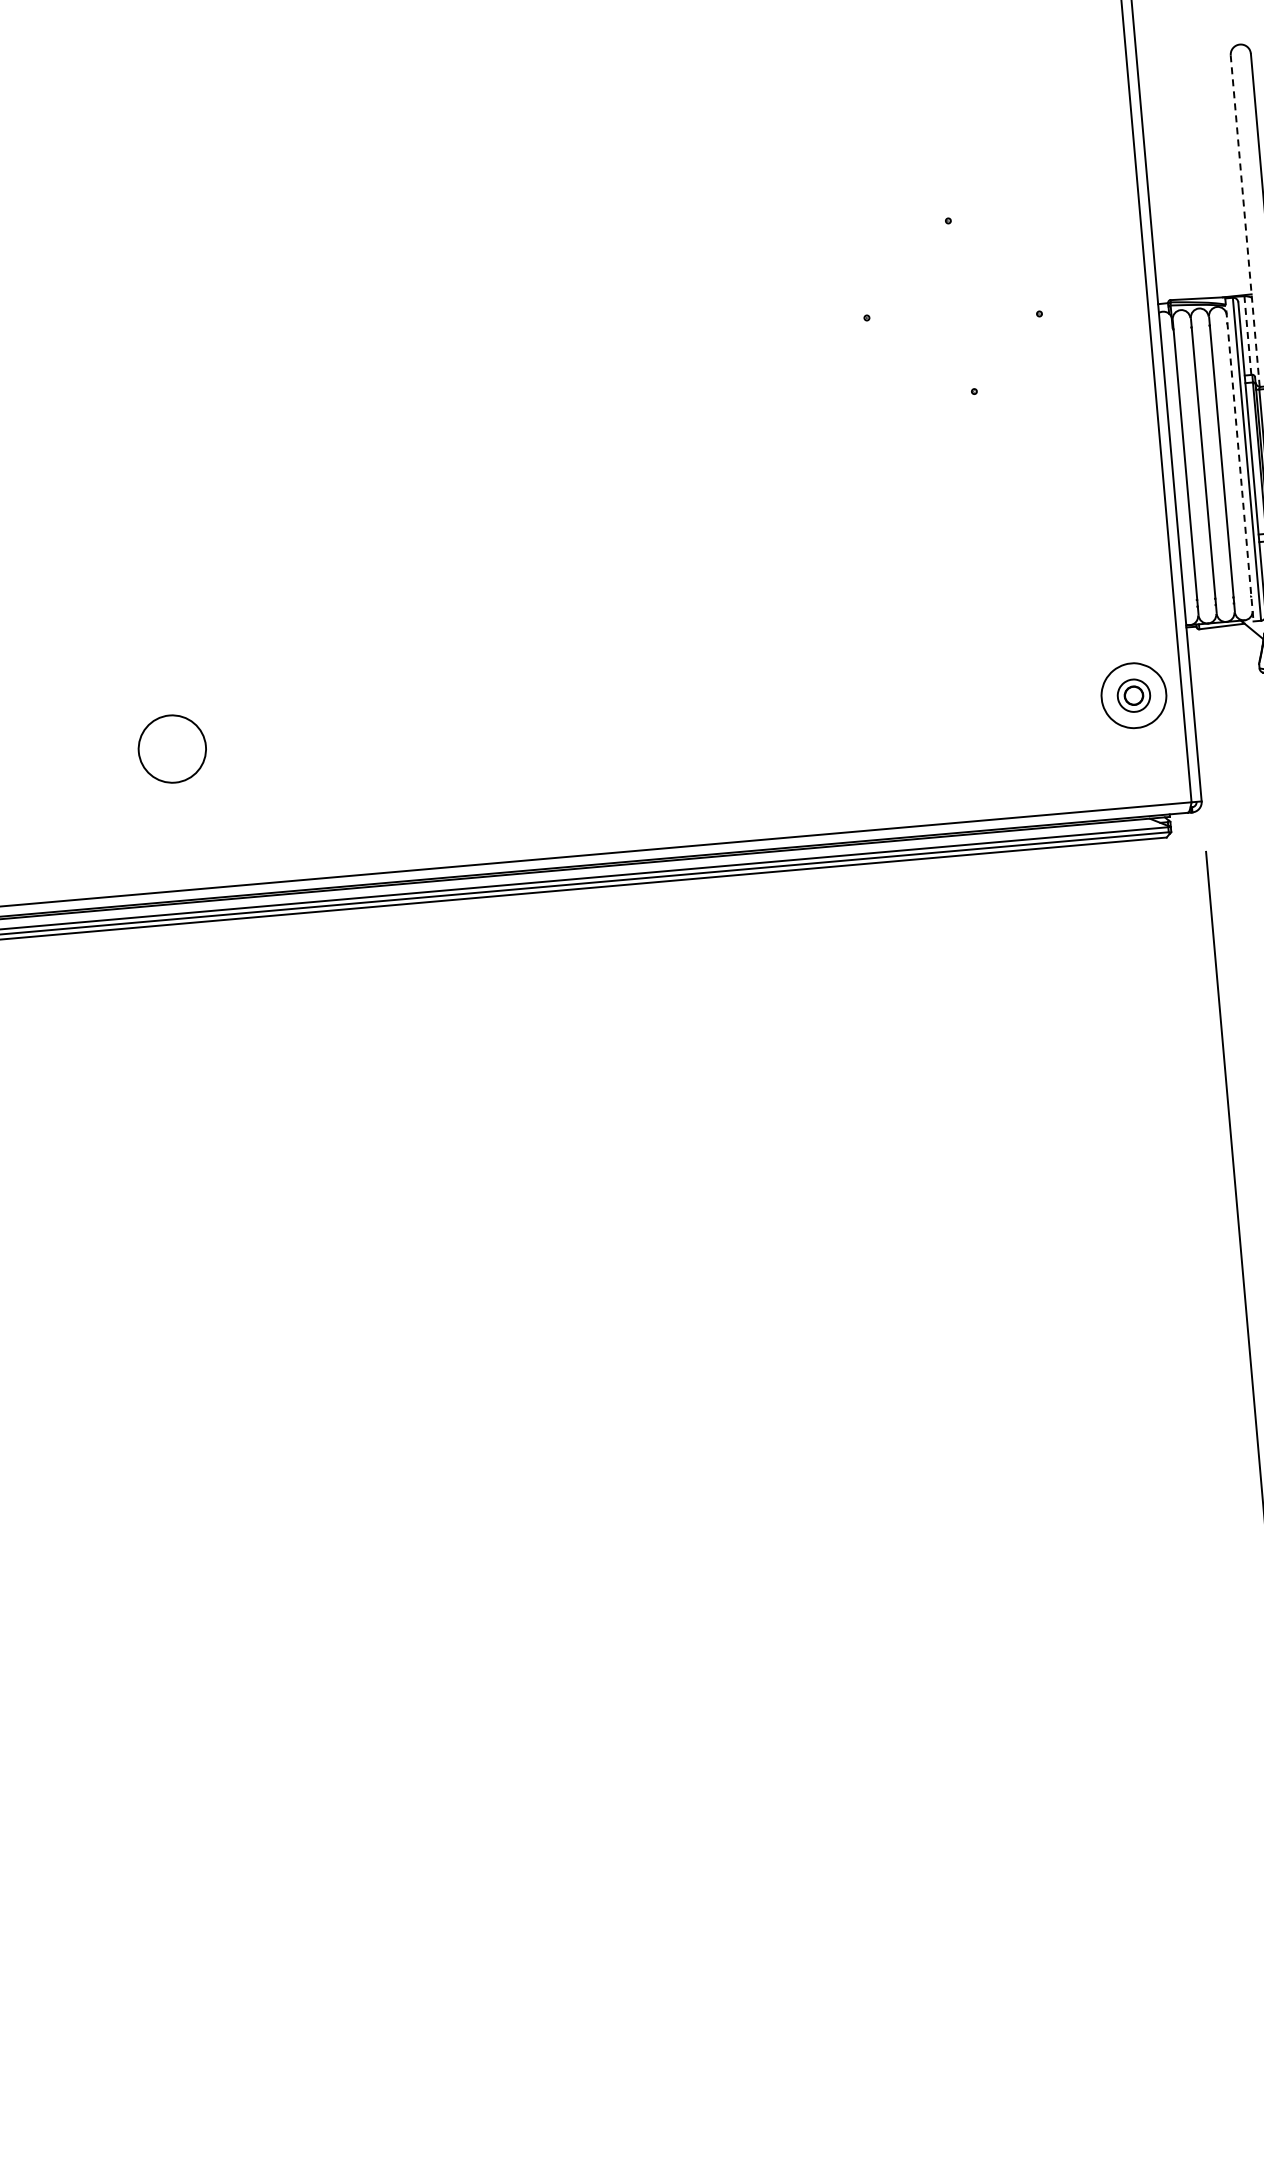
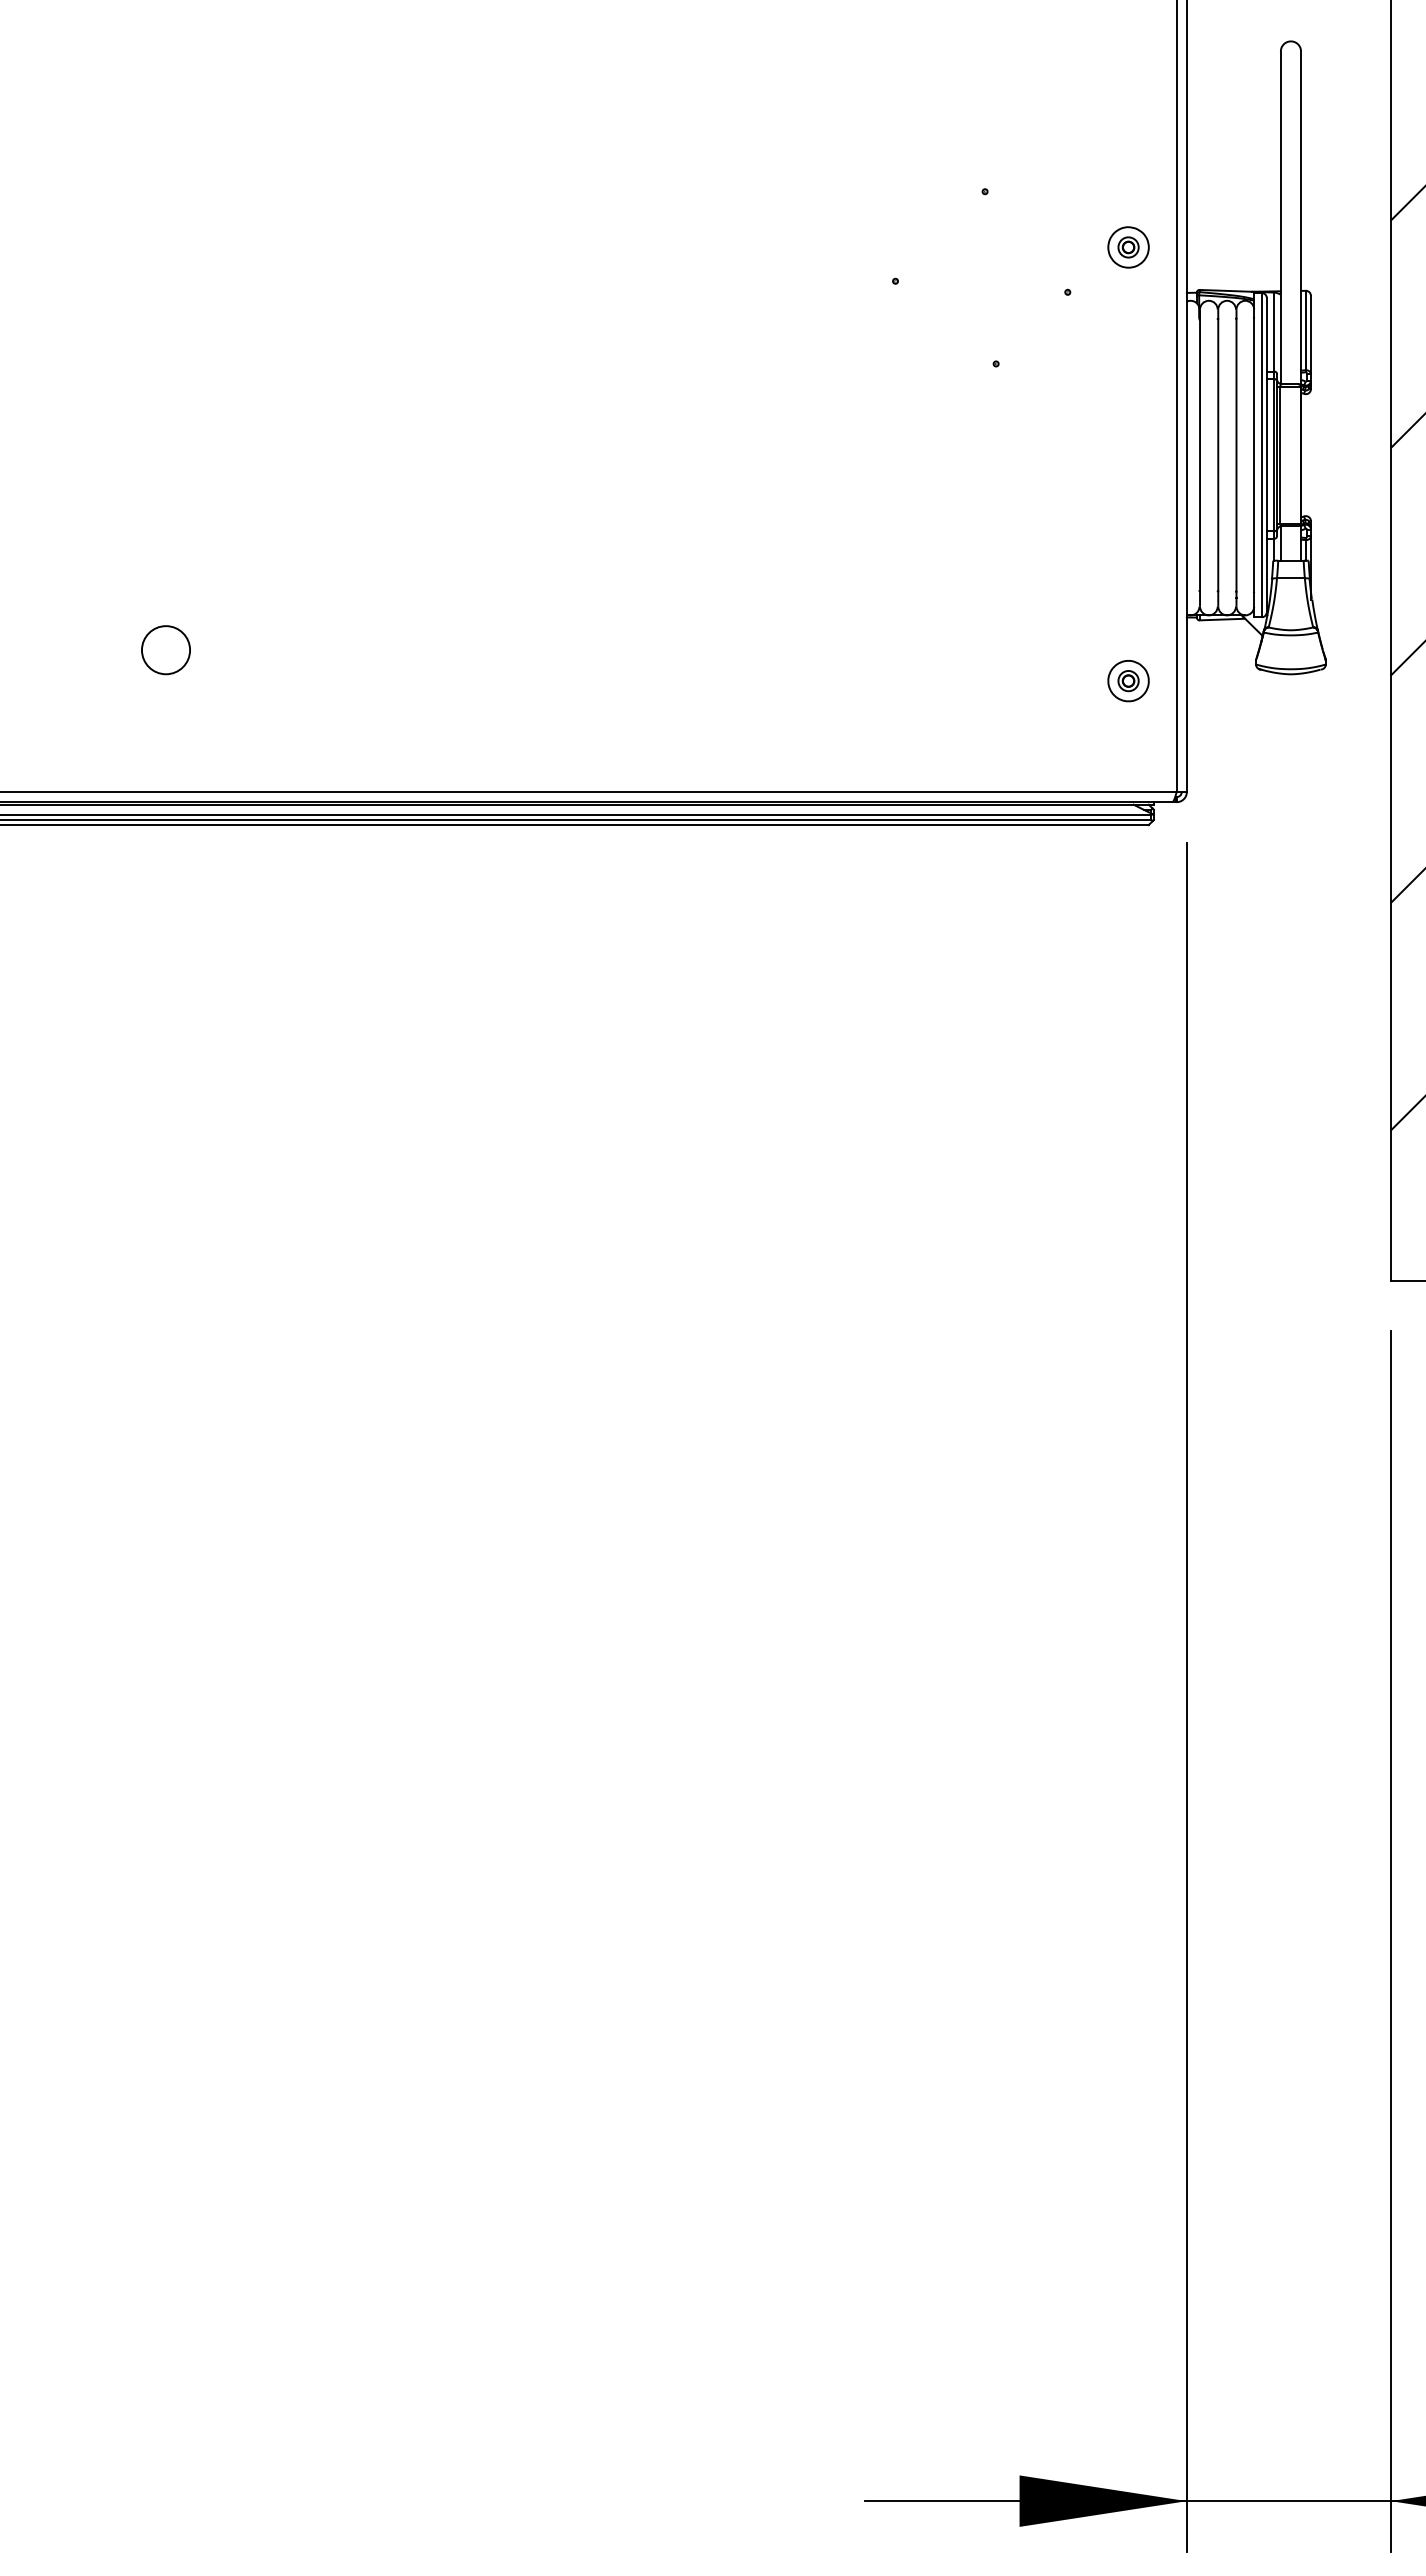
line: (1244, 220) -> (1280, 217), dashed -> solid
part: (1096, 264) -> (1128, 247), added
line: (1247, 336) -> (1273, 332), dashed -> solid
line: (1239, 460) -> (1254, 455), dashed -> solid
part: (1133, 696) -> (1128, 681), size x0.62
circle: (171, 749) -> (165, 650), size x0.71

